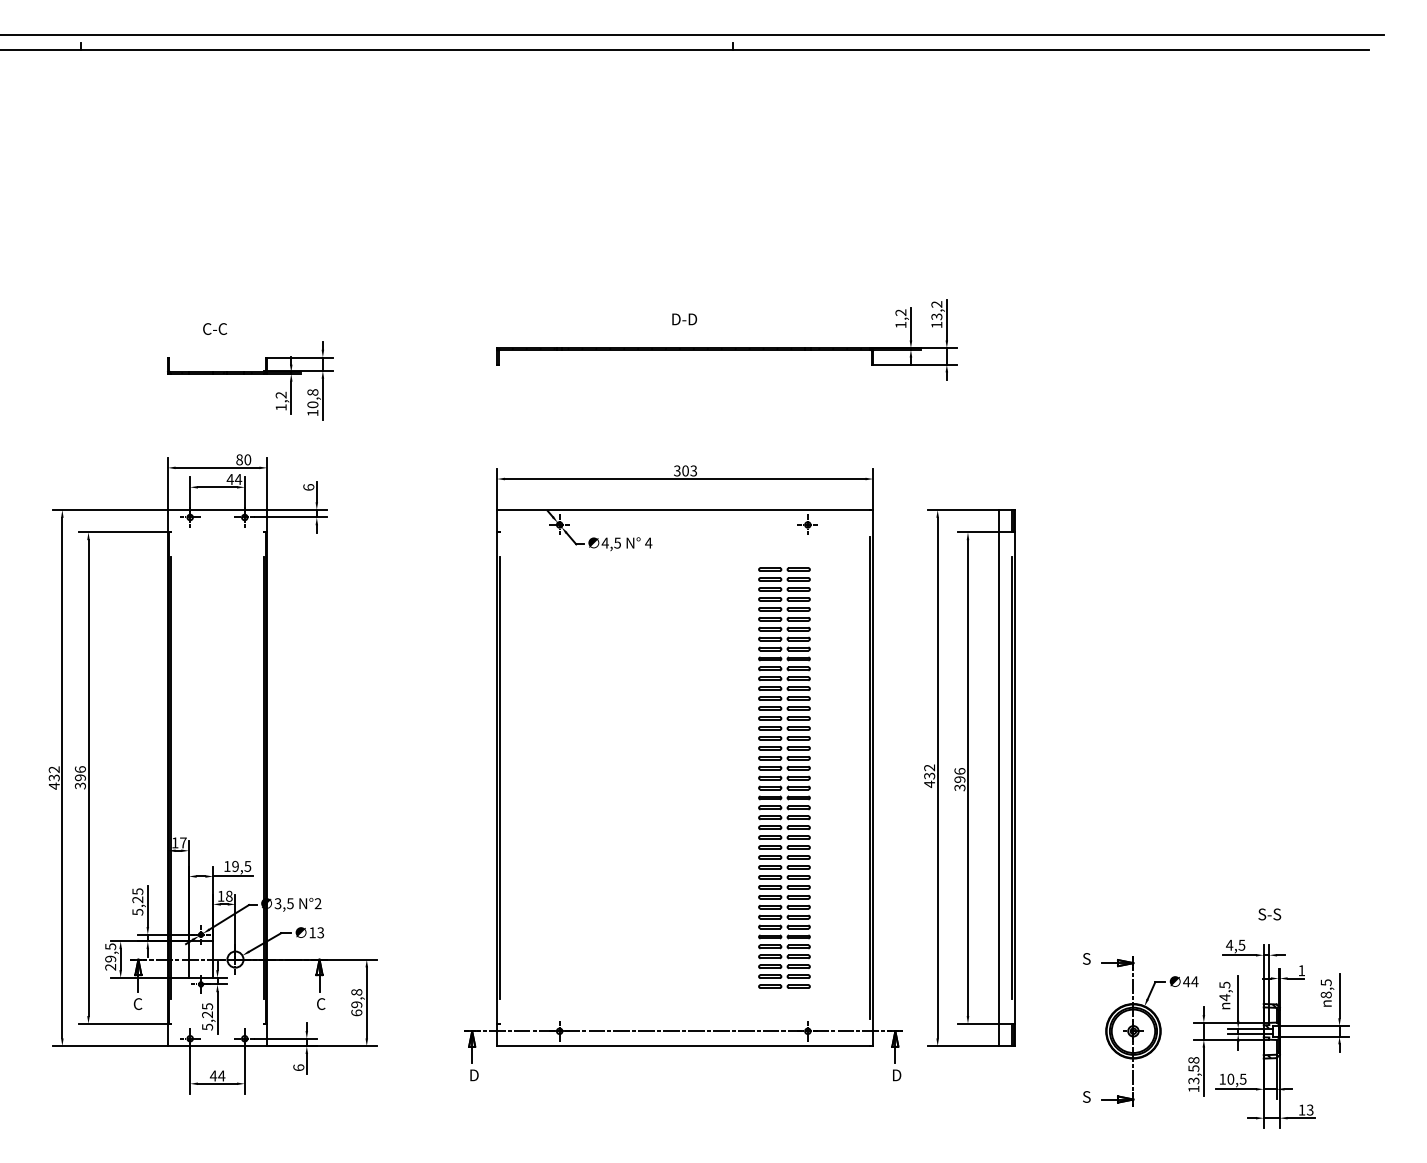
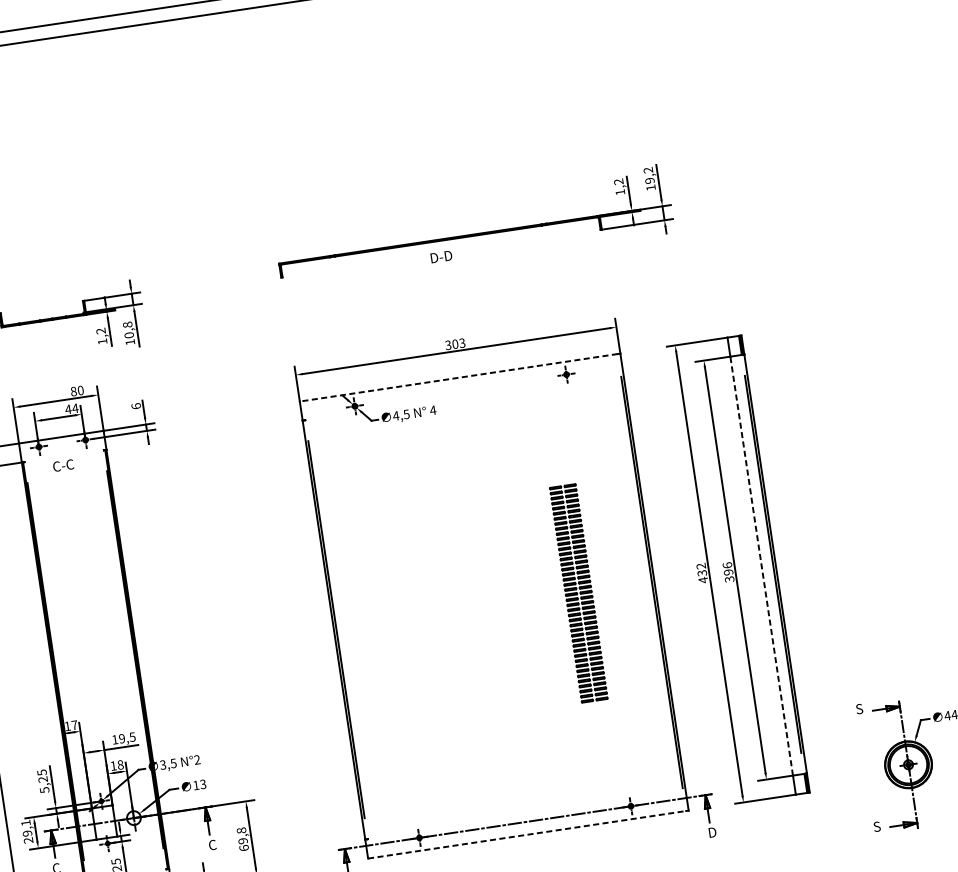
text: (936, 316) -> (649, 180), 13,2 -> 19,2
text: (684, 319) -> (441, 257), moved
text: (215, 328) -> (63, 465), moved
line: (683, 510) -> (458, 378), solid -> dashed
part: (784, 777) -> (578, 592), size x0.6
line: (999, 778) -> (762, 566), solid -> dashed
text: (110, 946) -> (25, 822), 29,5 -> 29,1
line: (683, 1046) -> (526, 835), solid -> dashed

